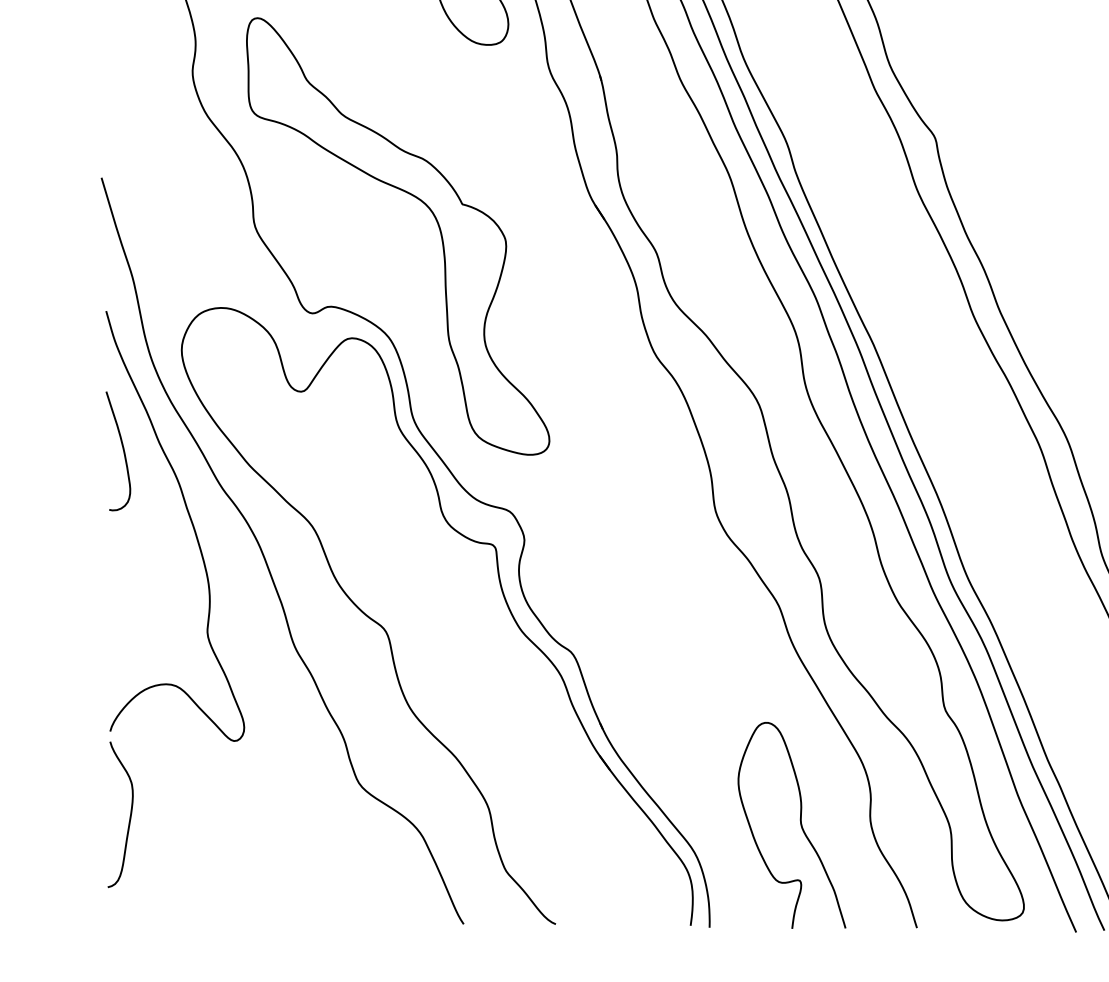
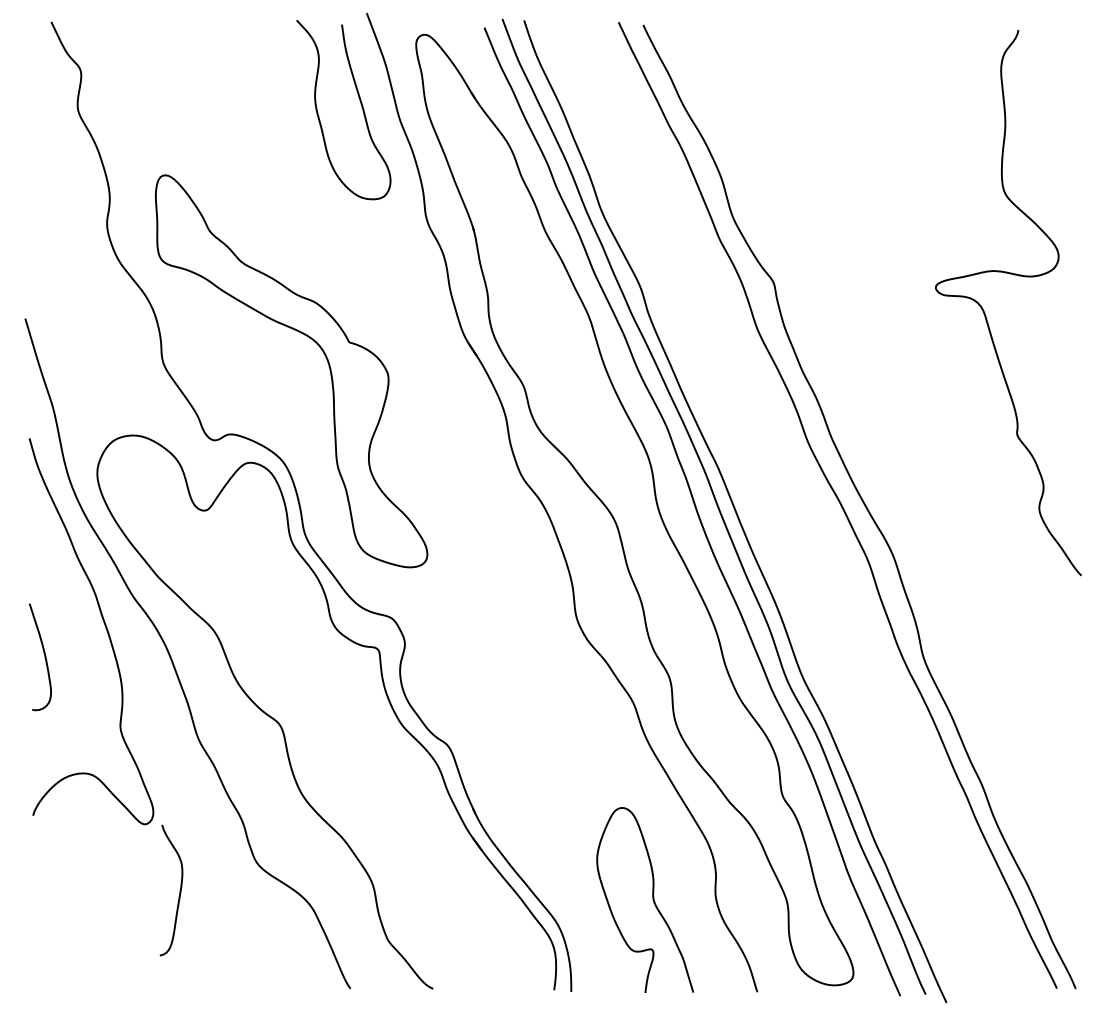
curve: (122, 451) -> (44, 657), moved
curve: (129, 814) -> (179, 890), moved

